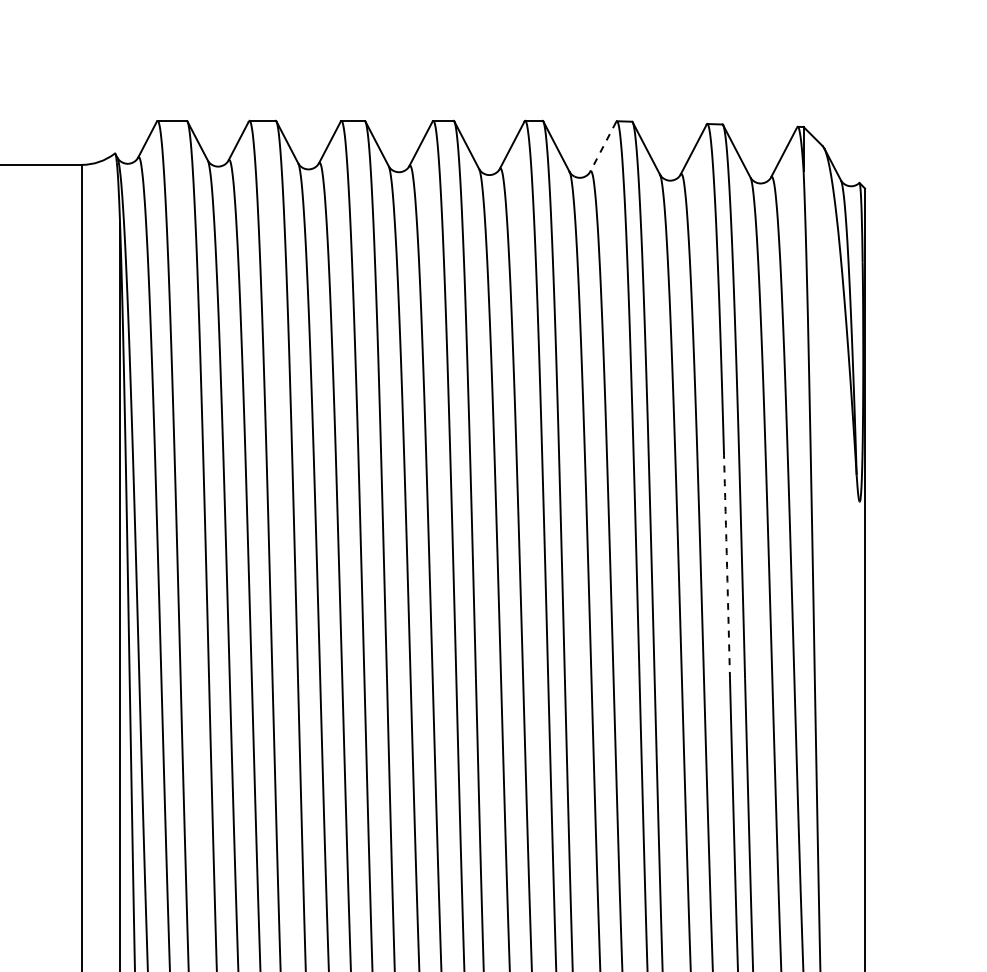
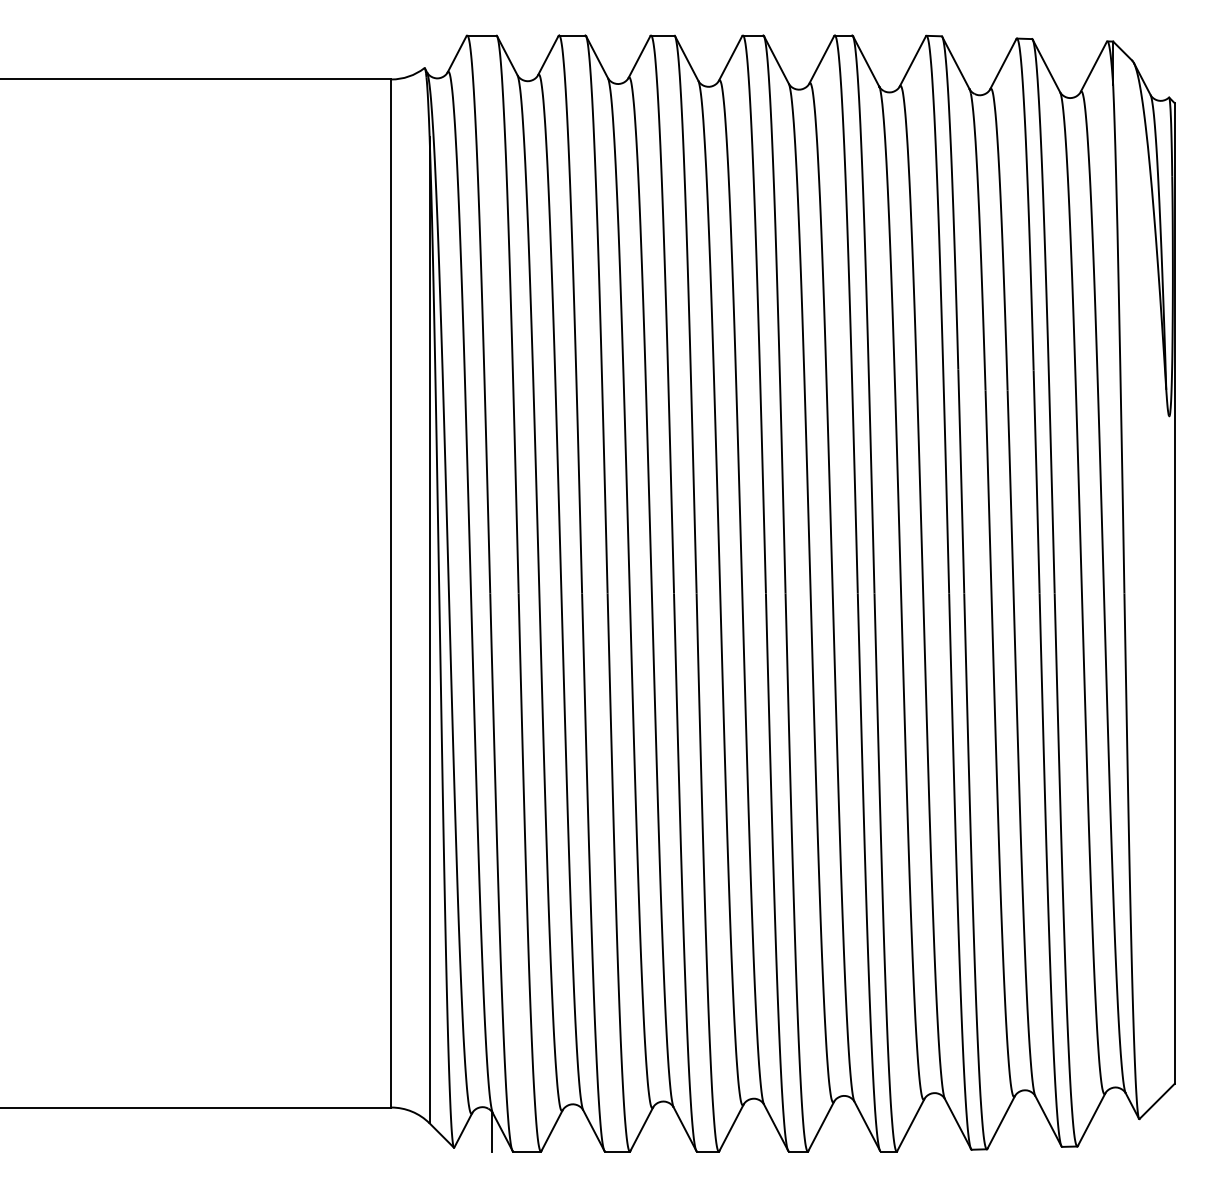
line: (602, 146) -> (912, 61), dashed -> solid
arc: (726, 567) -> (1036, 482), dashed -> solid

